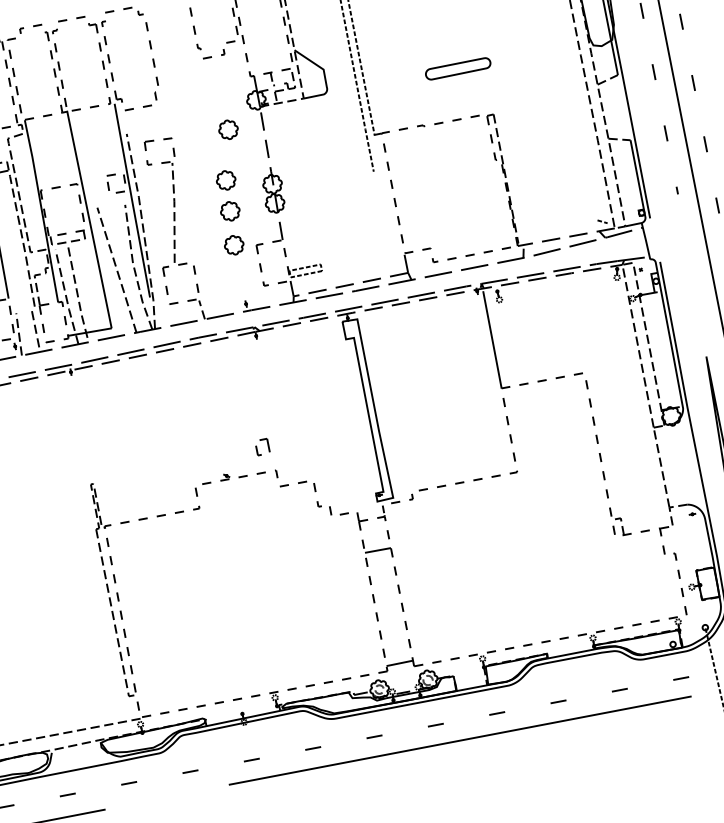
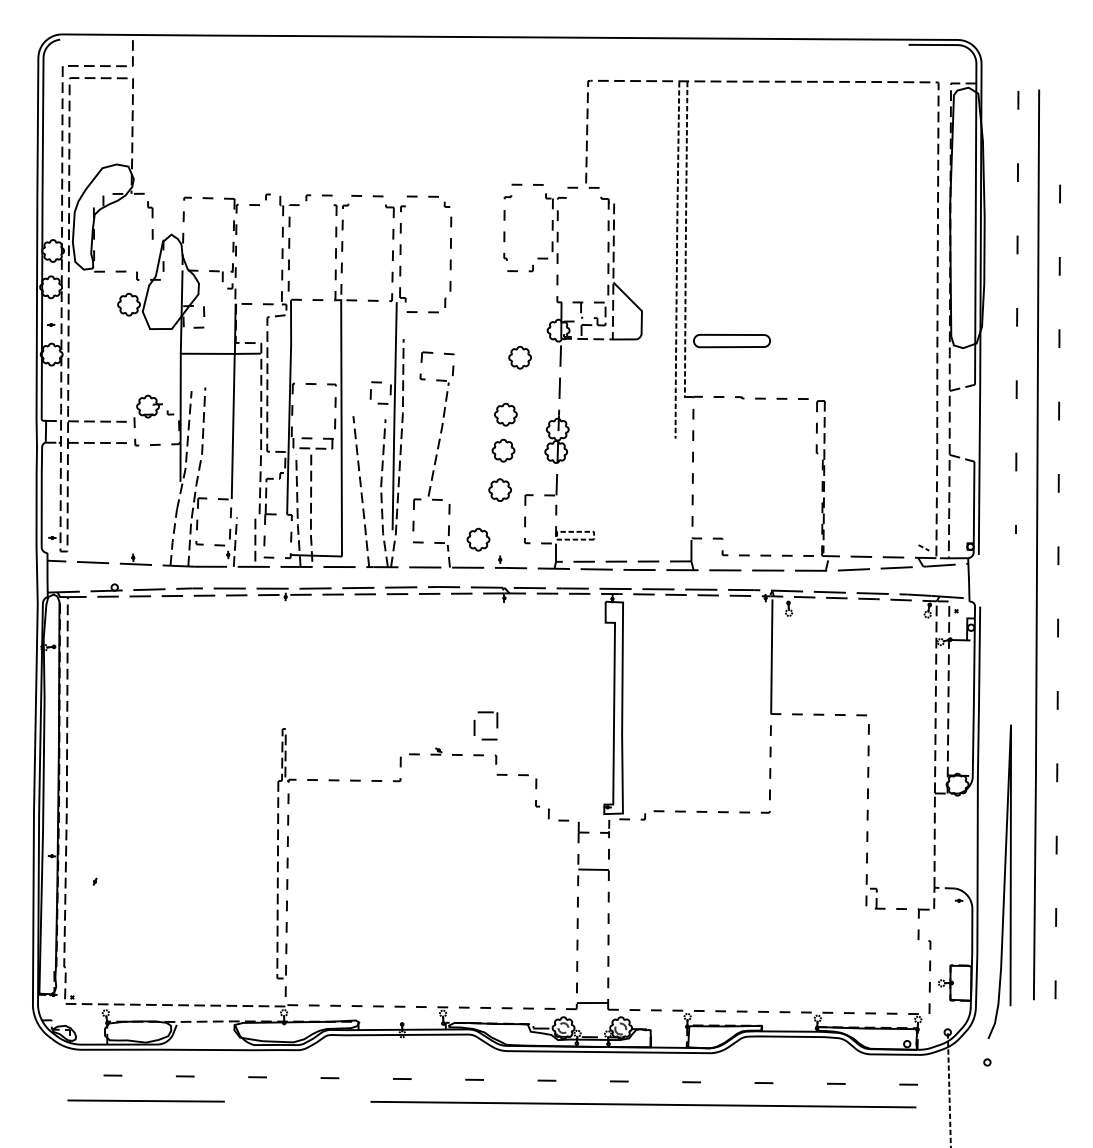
part: (457, 69) -> (731, 341), moved
part: (224, 290) -> (478, 539), added
part: (262, 446) -> (486, 725), size x1.6

